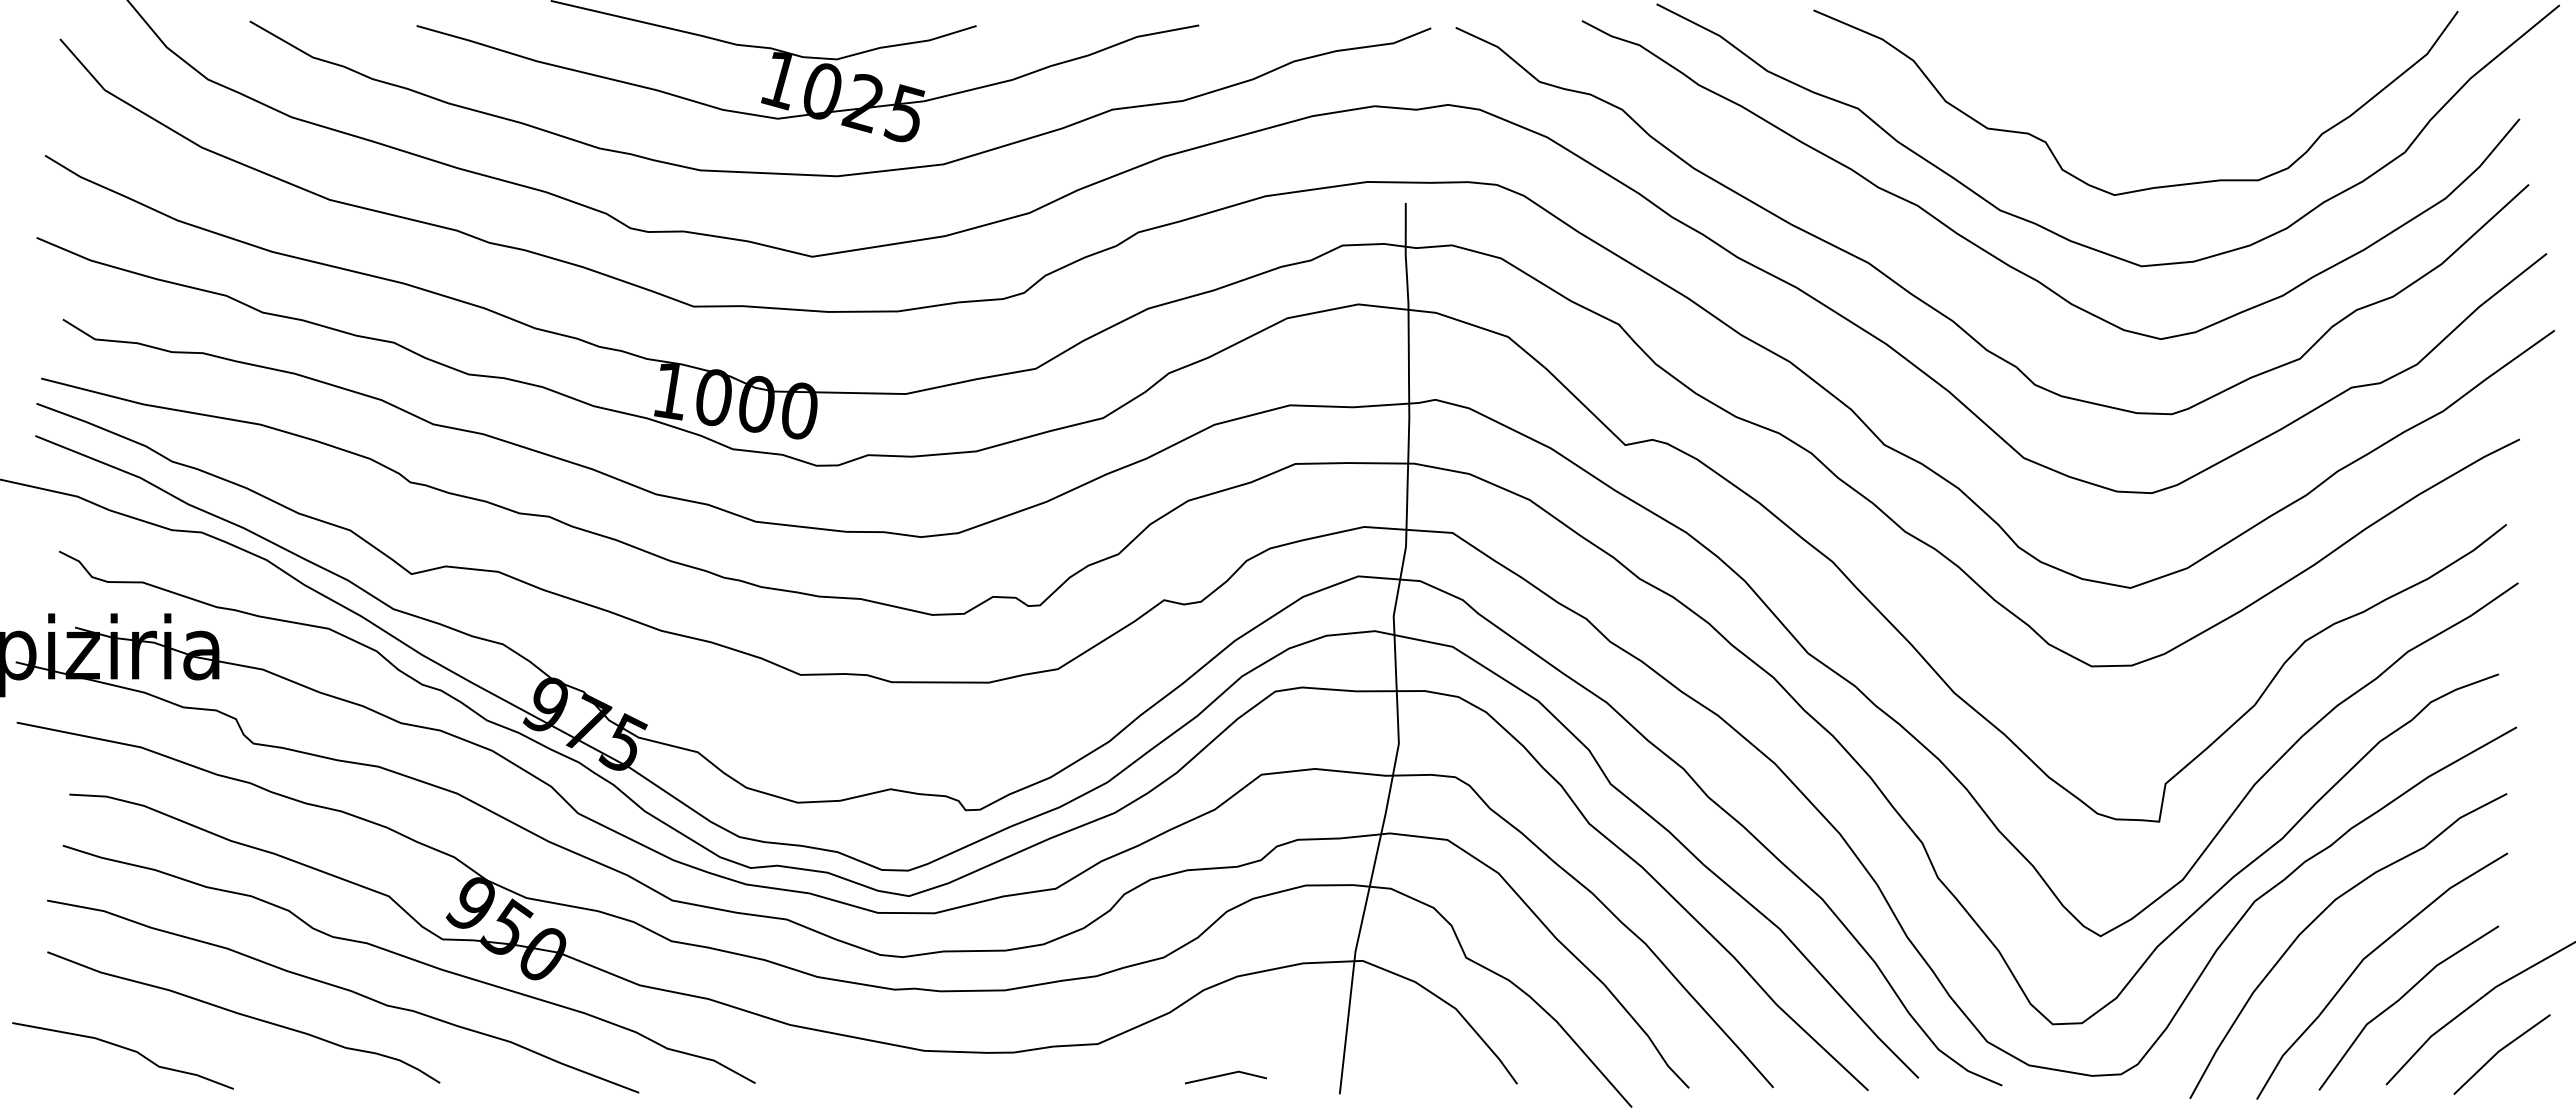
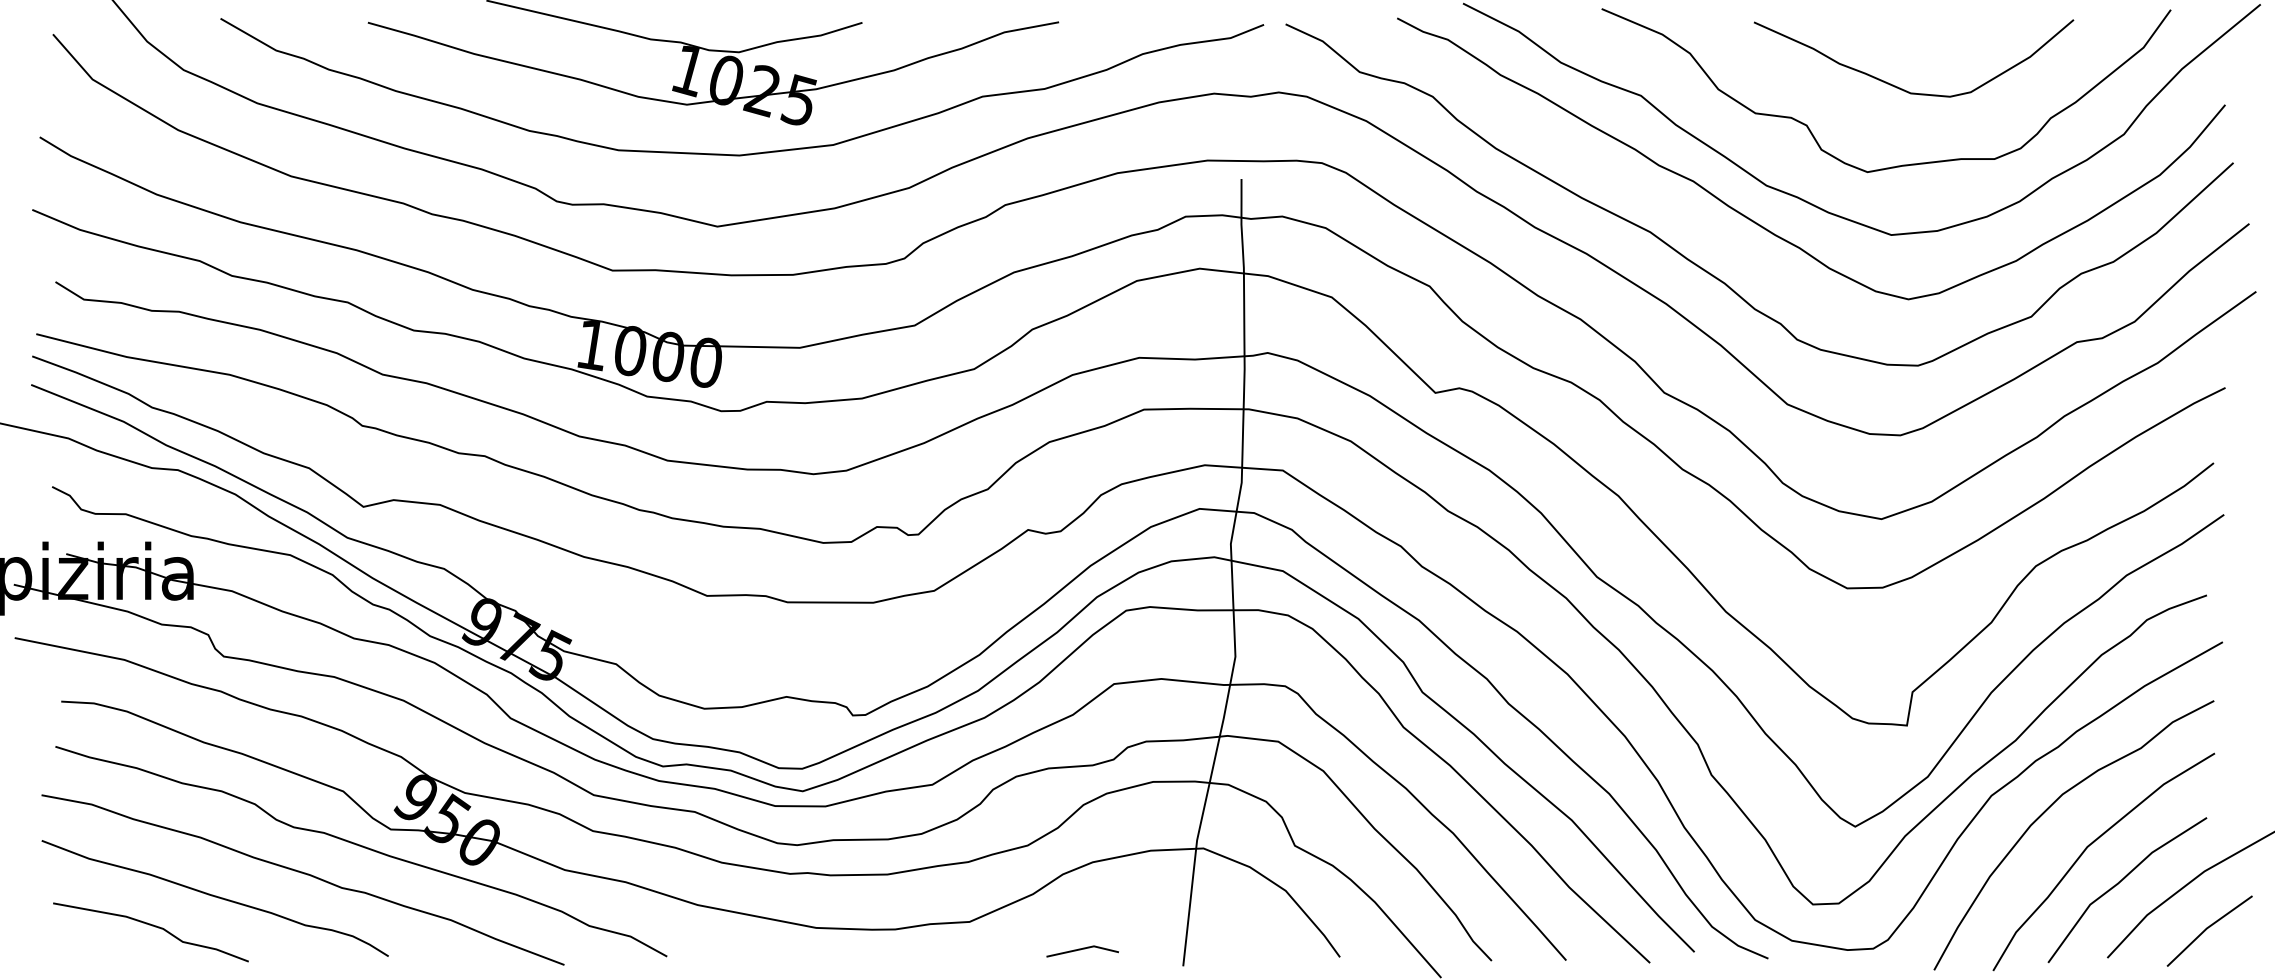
part: (2149, 98) -> (1898, 86), added
part: (125, 1049) -> (153, 926), moved

